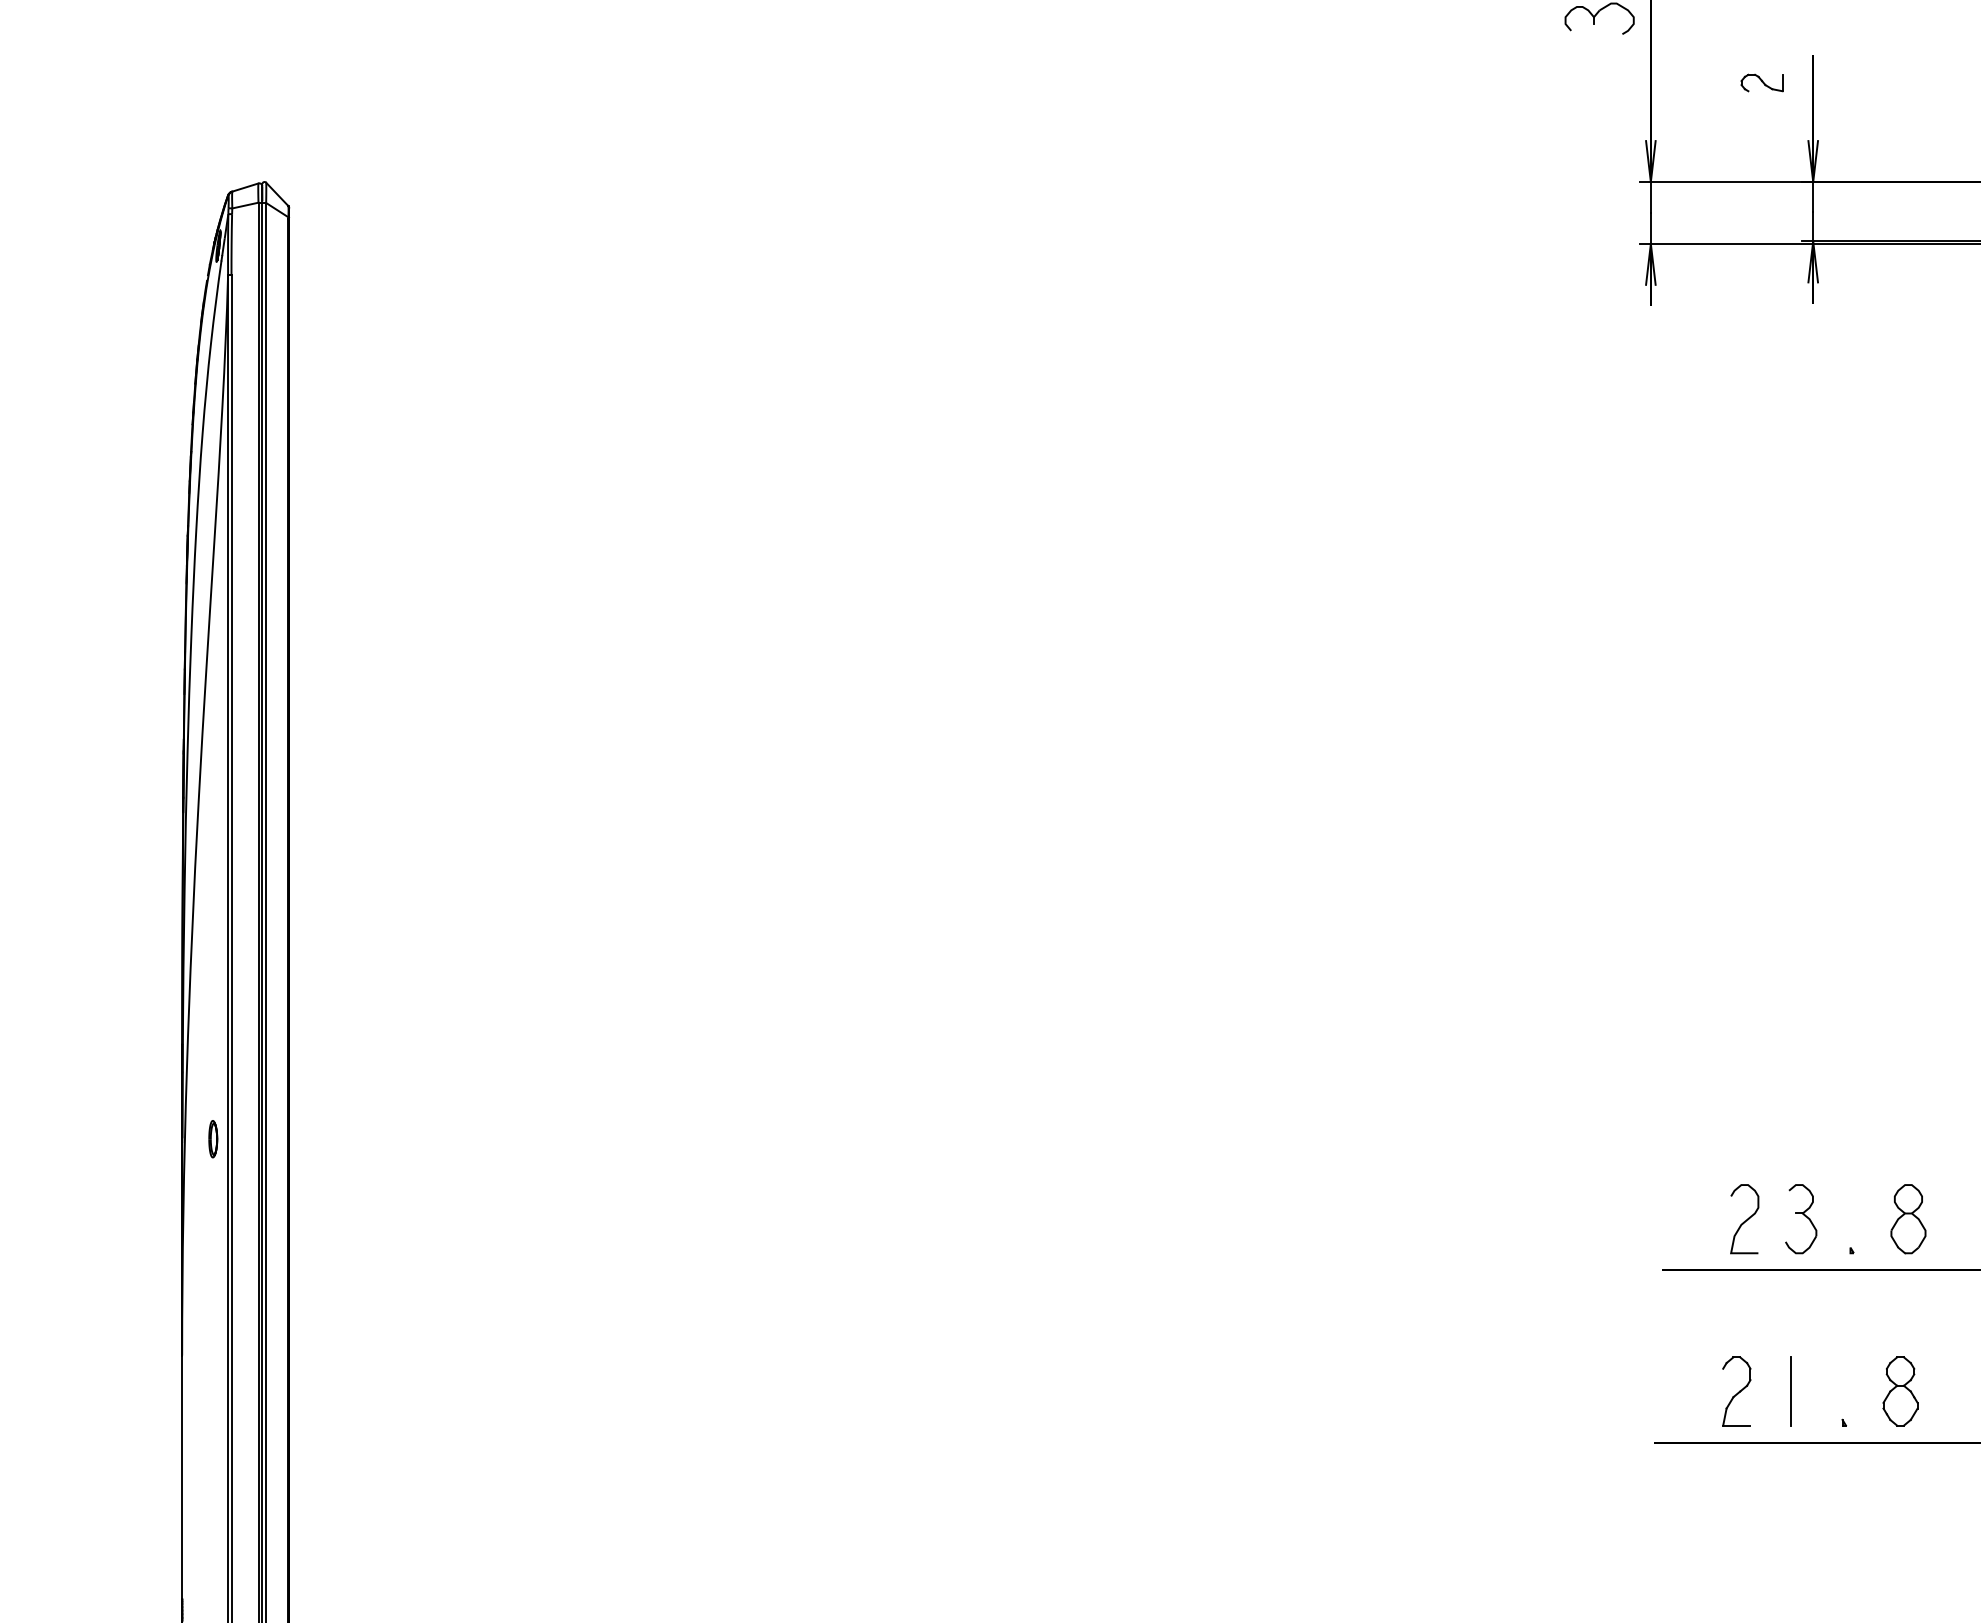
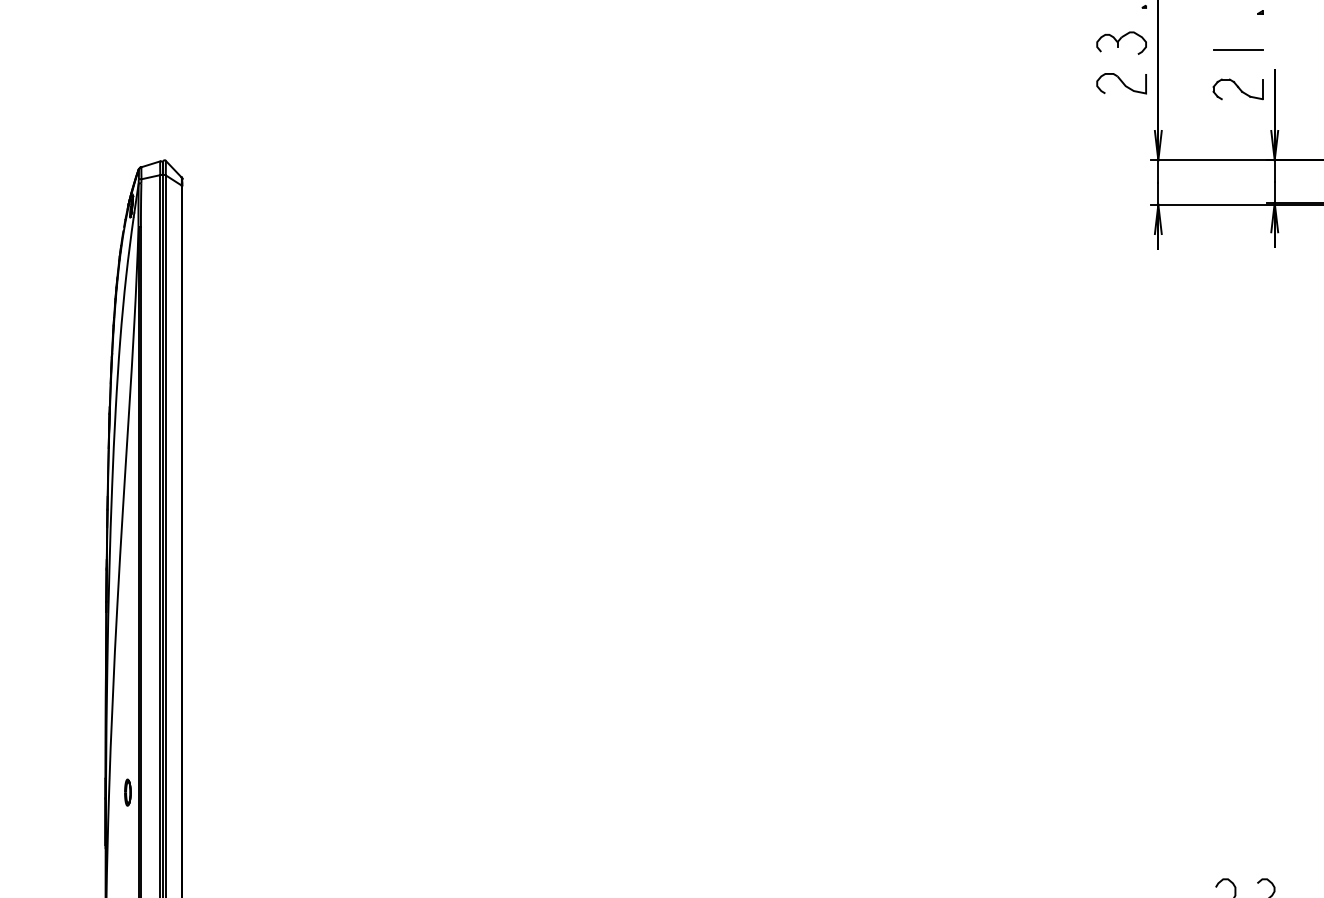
line: (1761, 28) -> (1237, 50), added
part: (1599, 74) -> (1121, 83), added
part: (1761, 82) -> (1237, 88), size x1.67
part: (213, 1139) -> (128, 792), moved

